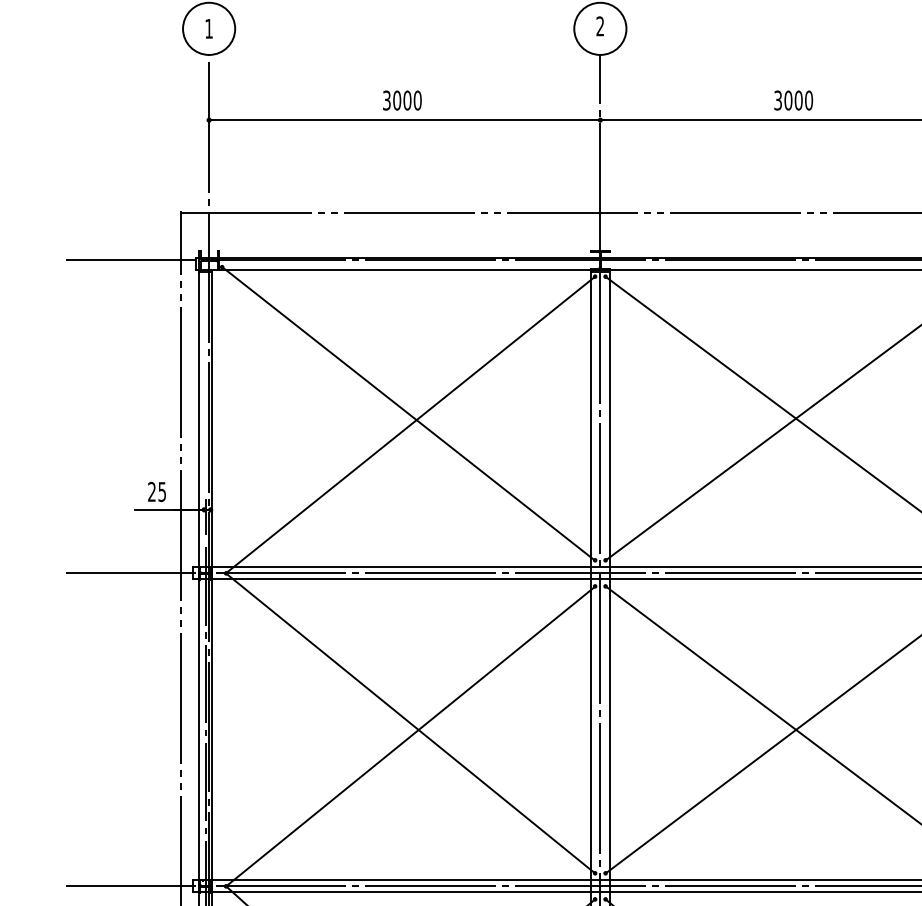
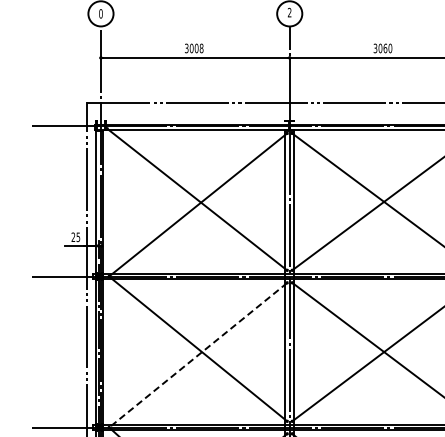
text: (208, 28) -> (100, 13), 1 -> 0
text: (798, 98) -> (385, 47), 3000 -> 3060
text: (417, 100) -> (201, 48), 3000 -> 3008
line: (411, 736) -> (198, 355), solid -> dashed

